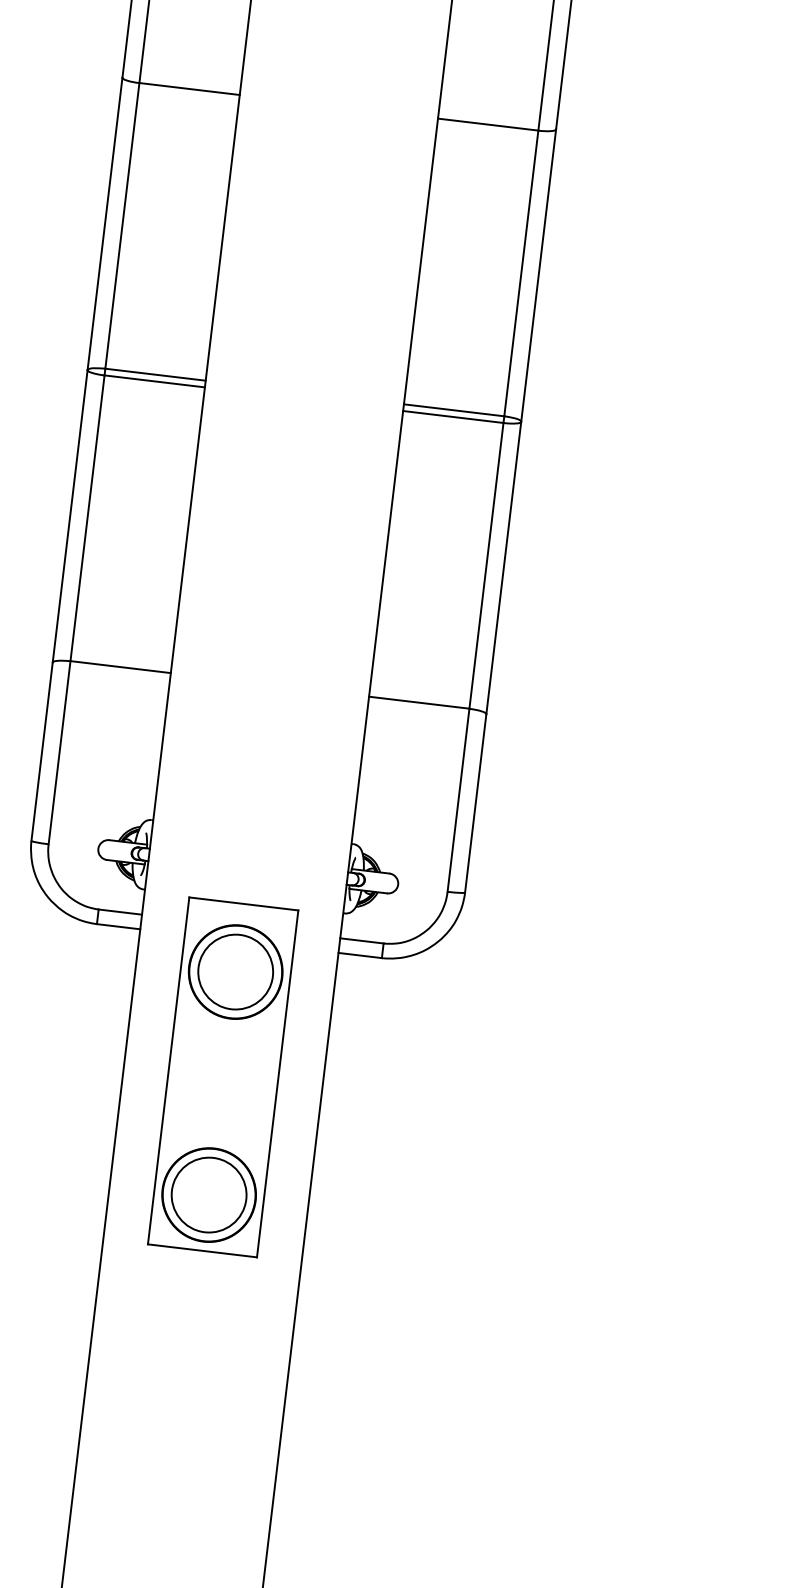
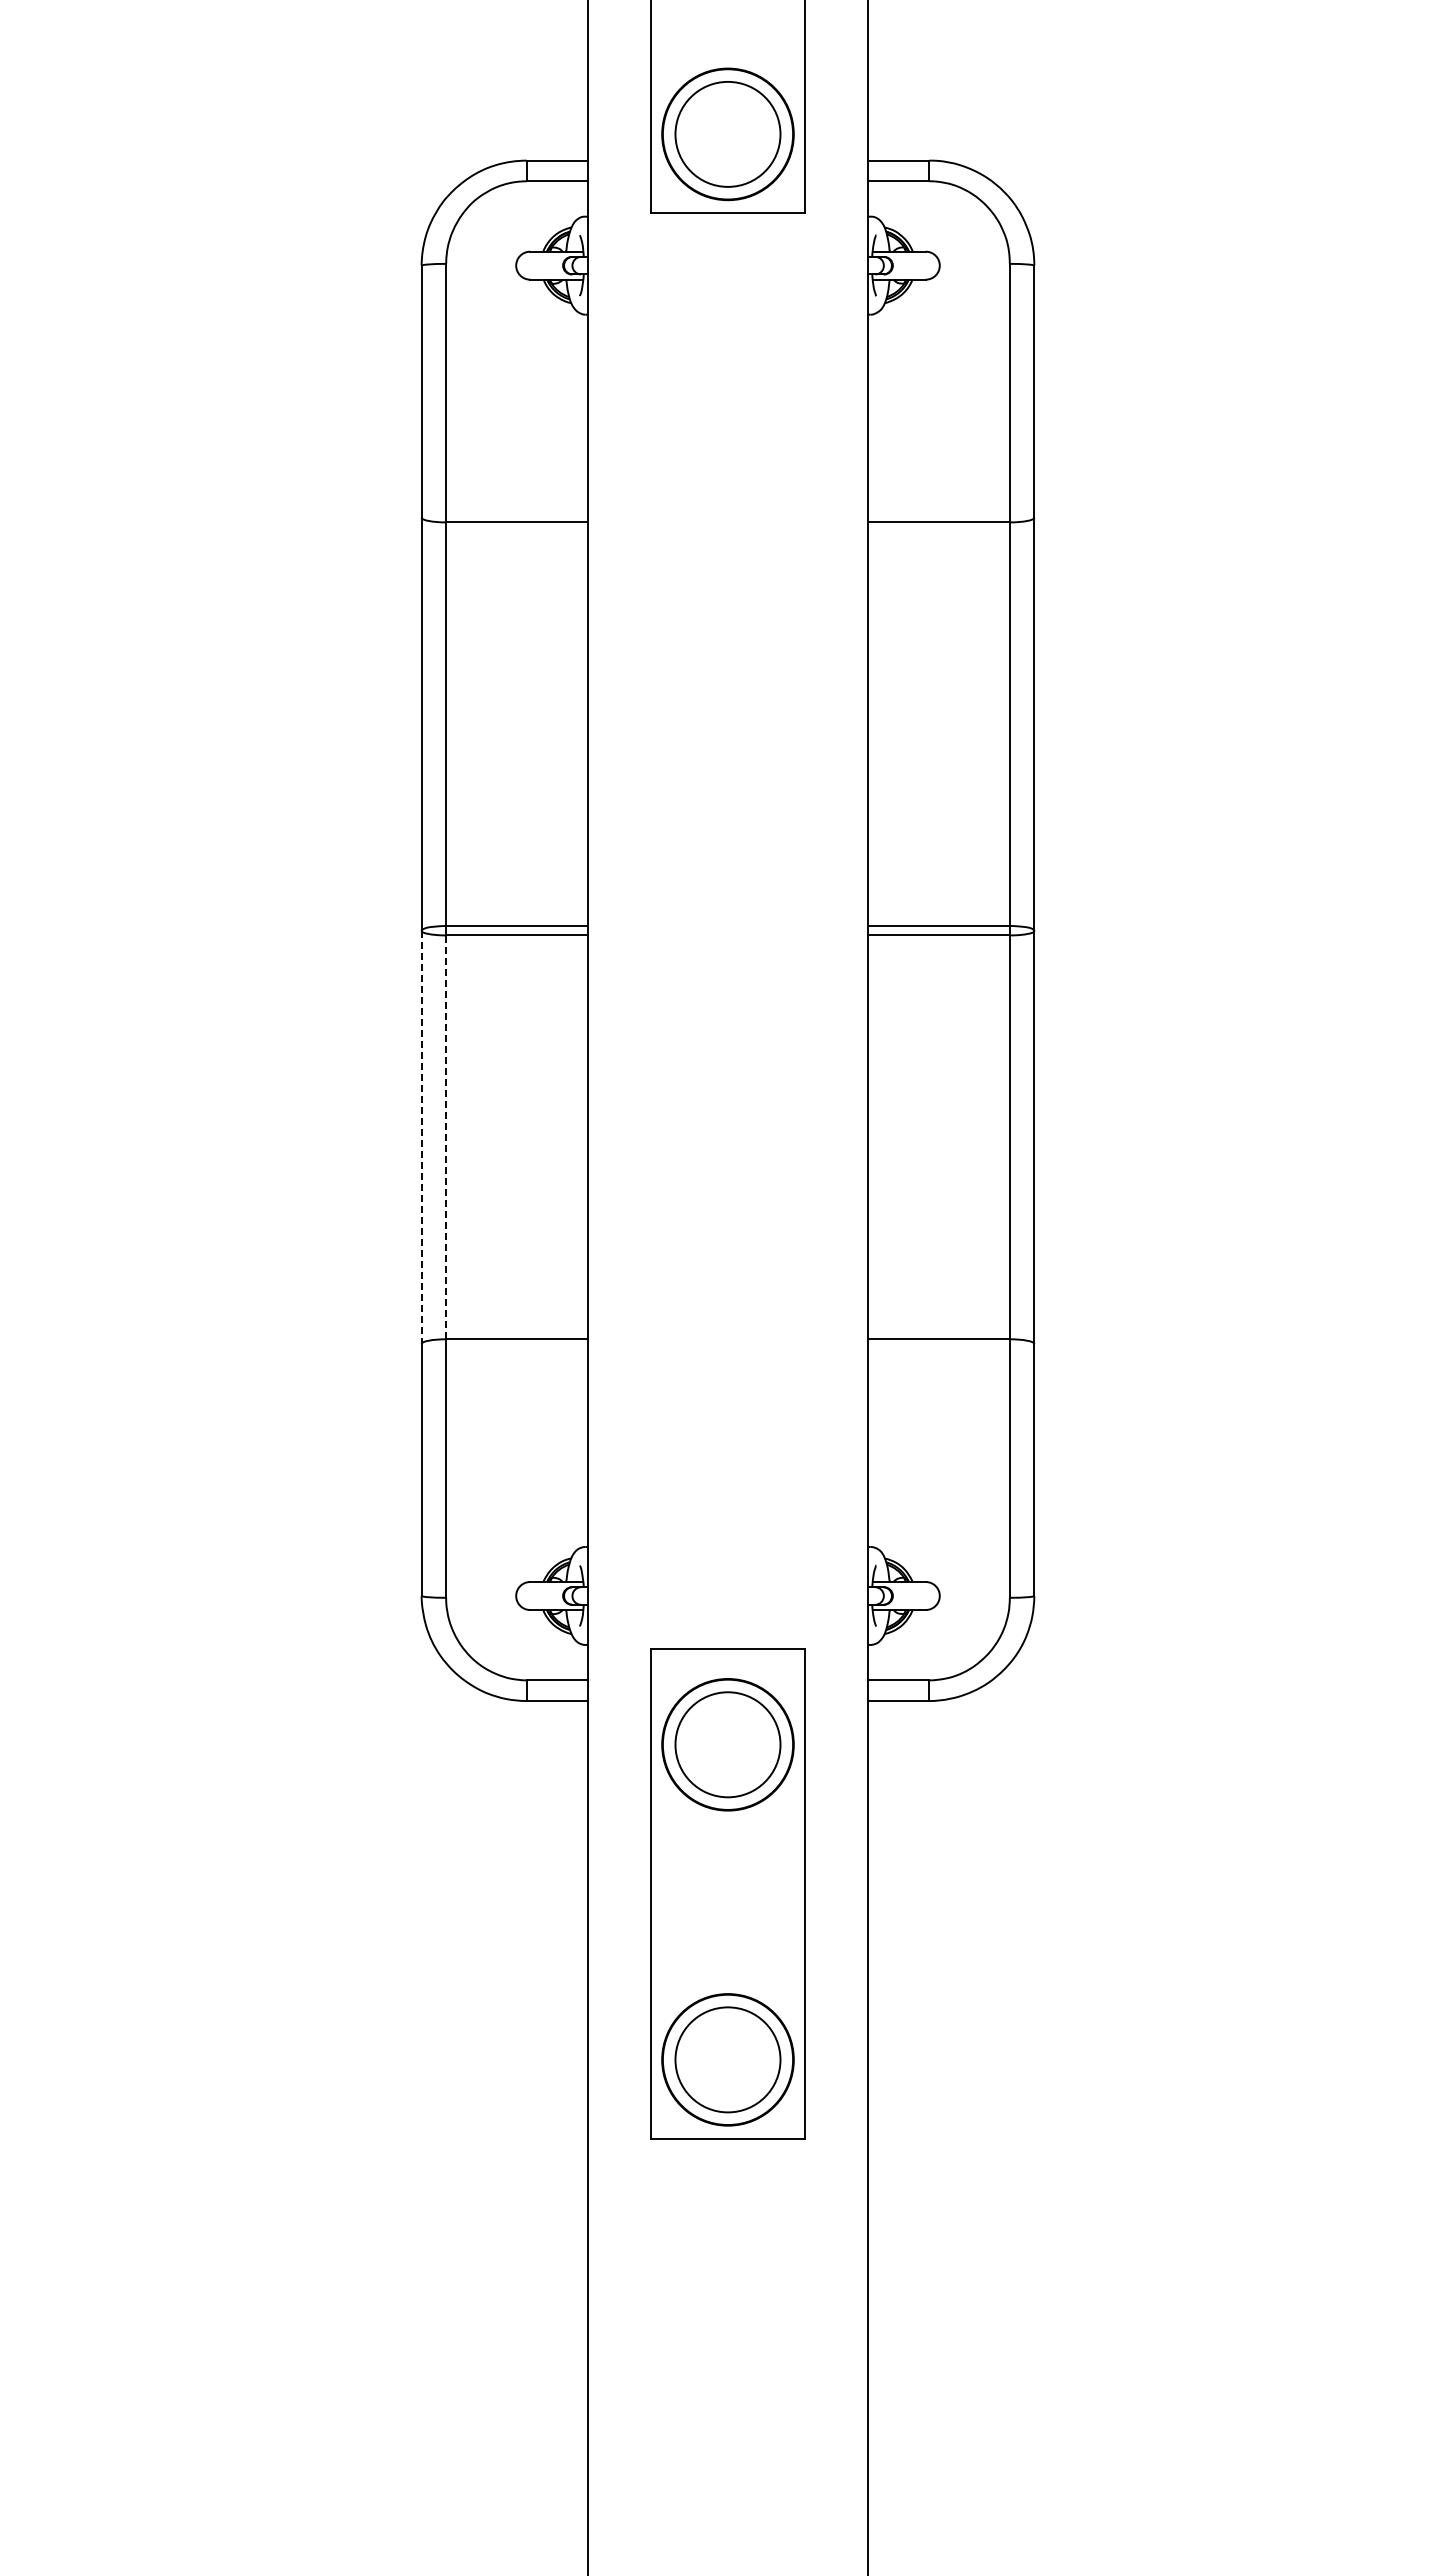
line: (70, 516) -> (421, 1137), solid -> dashed
line: (87, 518) -> (446, 1137), solid -> dashed

